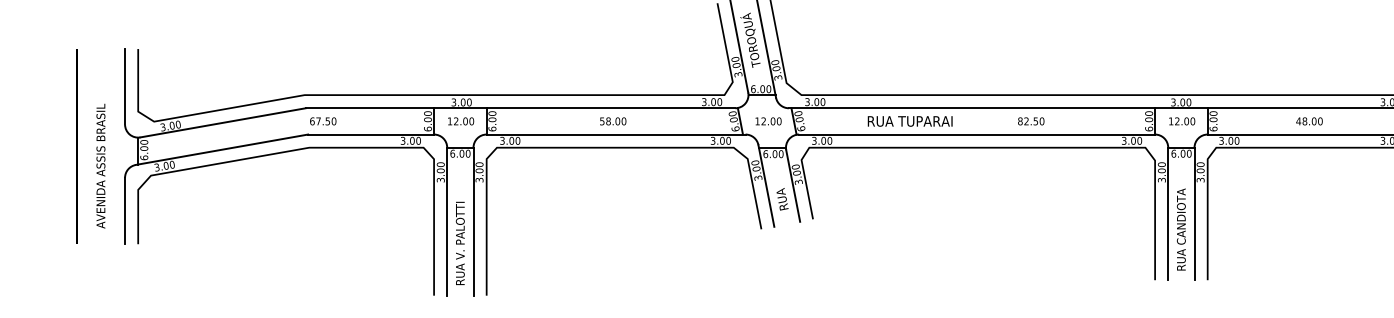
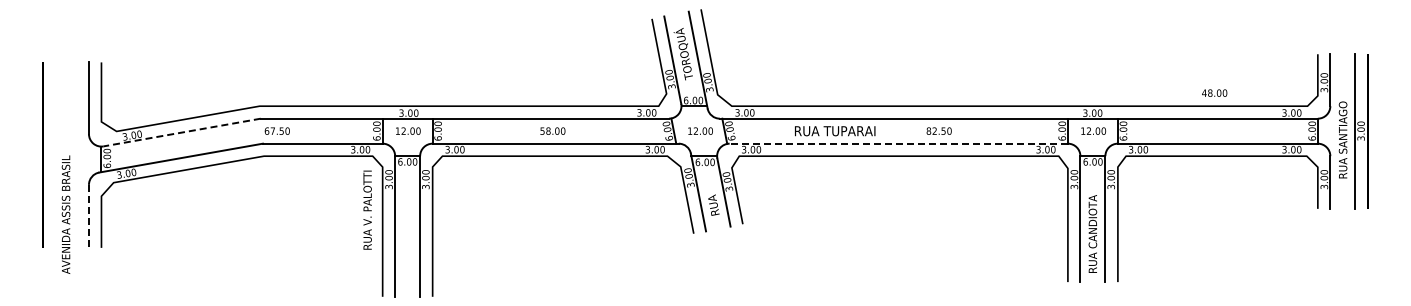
text: (1030, 120) -> (938, 130), moved
text: (1309, 120) -> (1214, 92), moved
line: (223, 122) -> (182, 132), solid -> dashed
line: (976, 134) -> (898, 143), solid -> dashed
text: (100, 165) -> (65, 214), moved
line: (124, 211) -> (88, 216), solid -> dashed
text: (460, 242) -> (367, 209), moved

